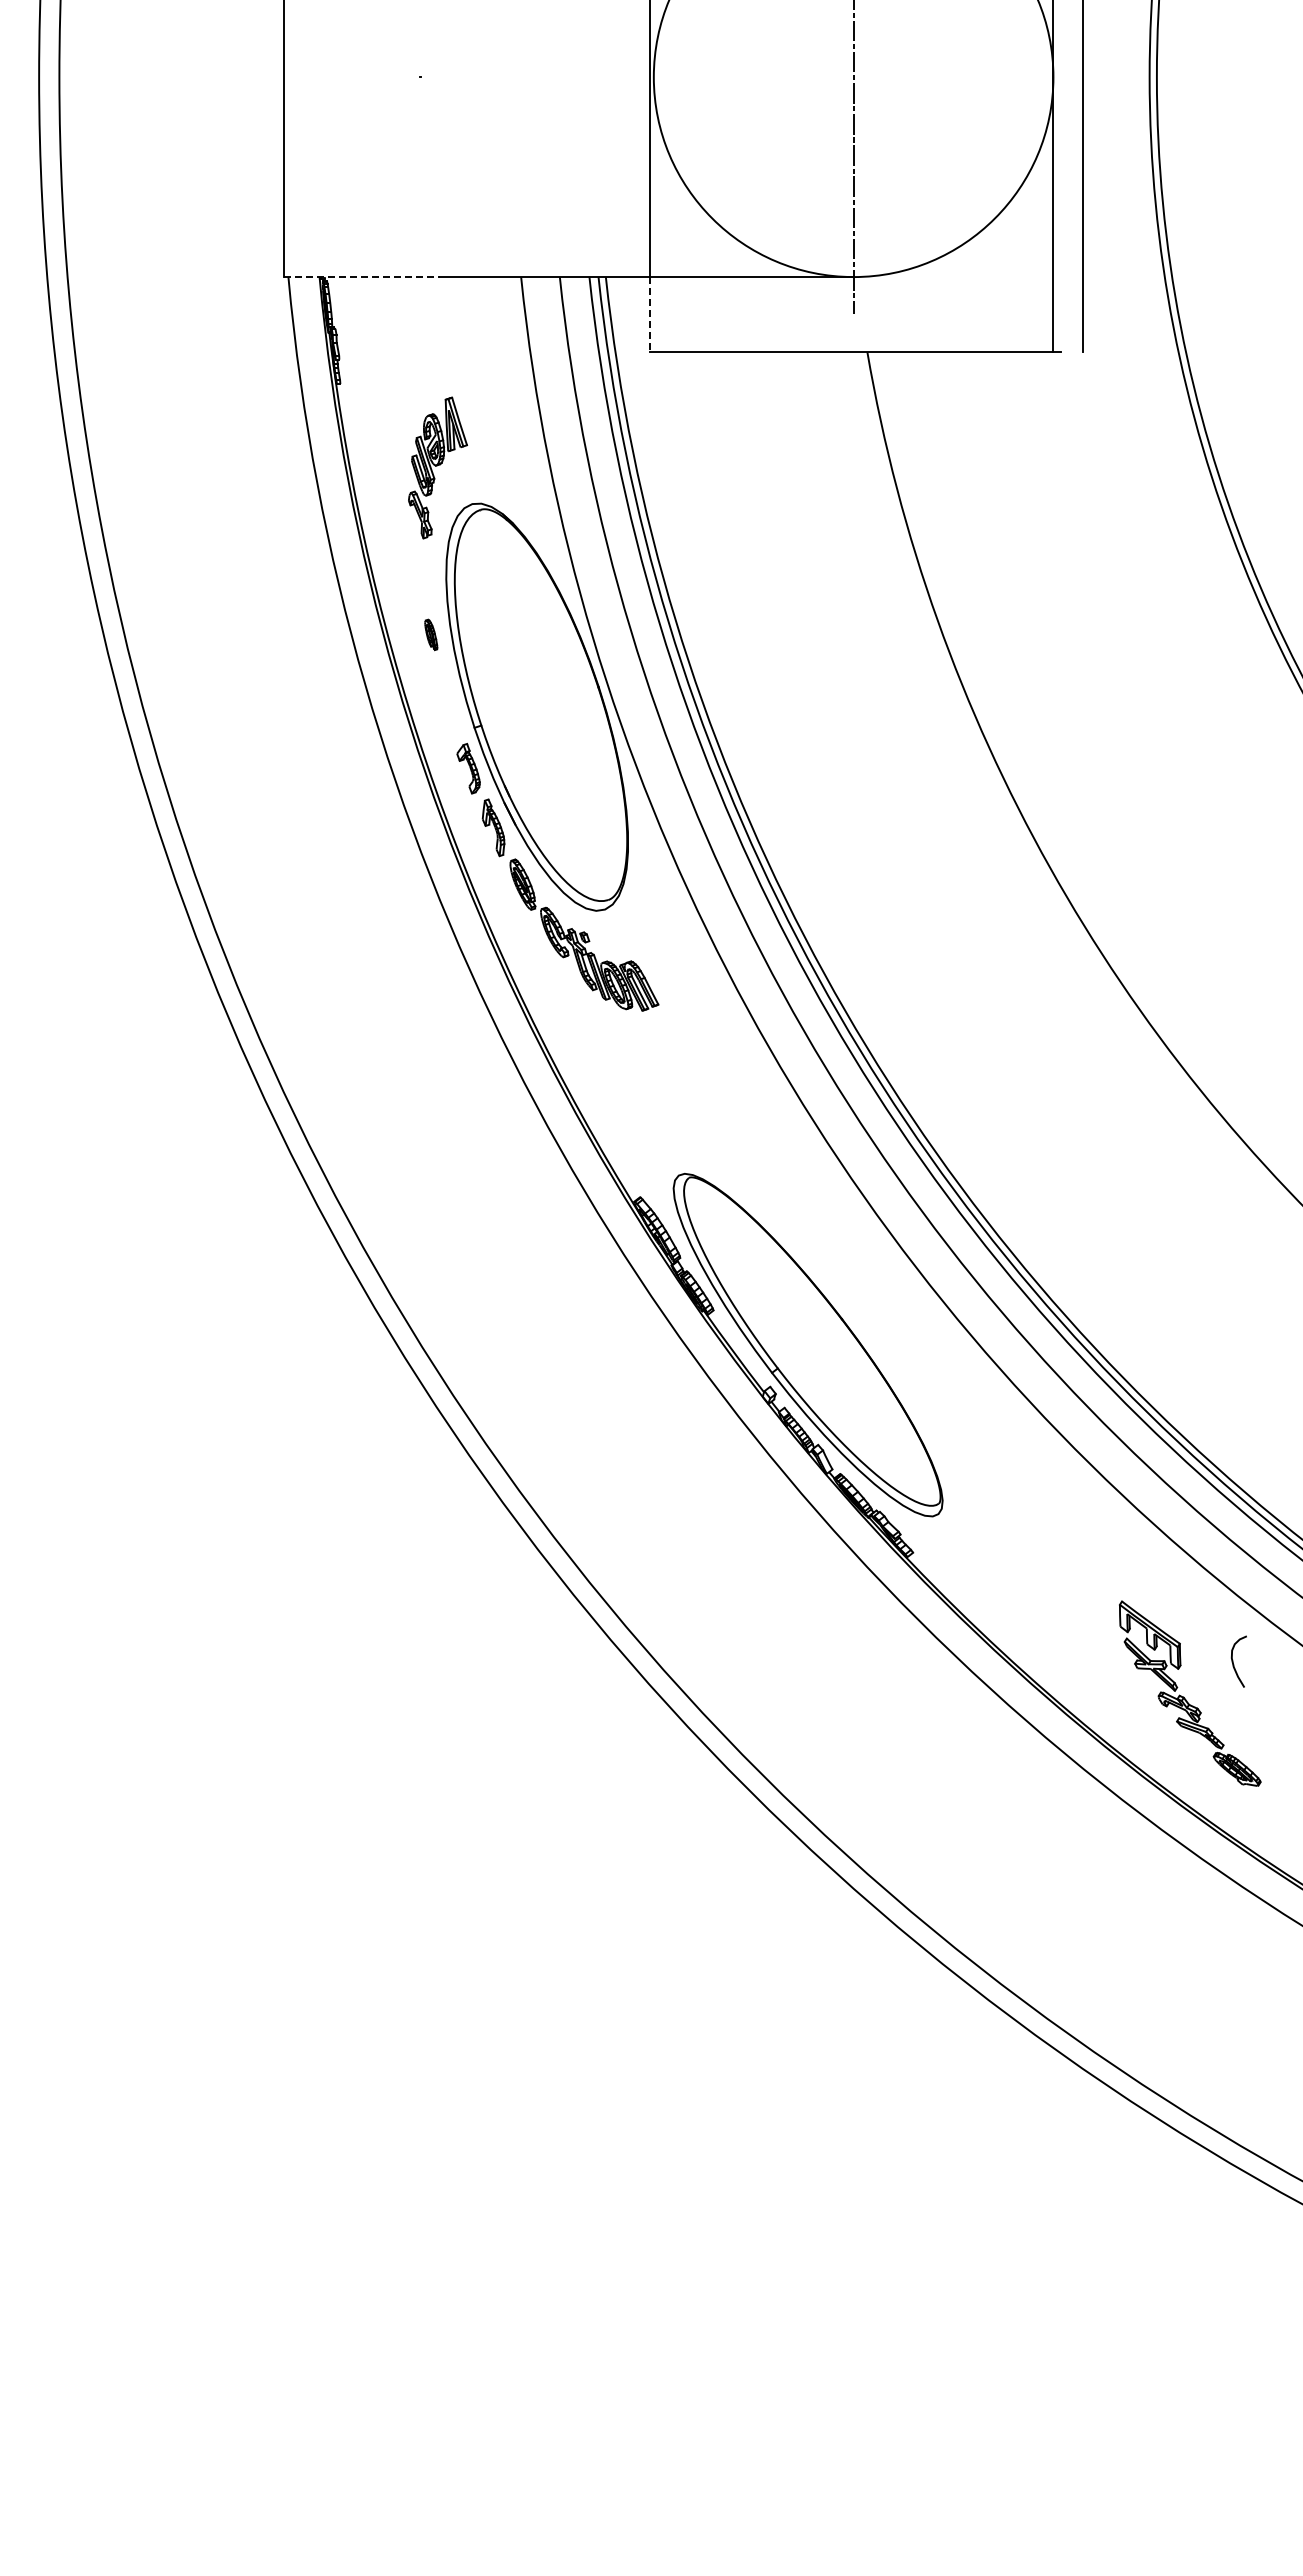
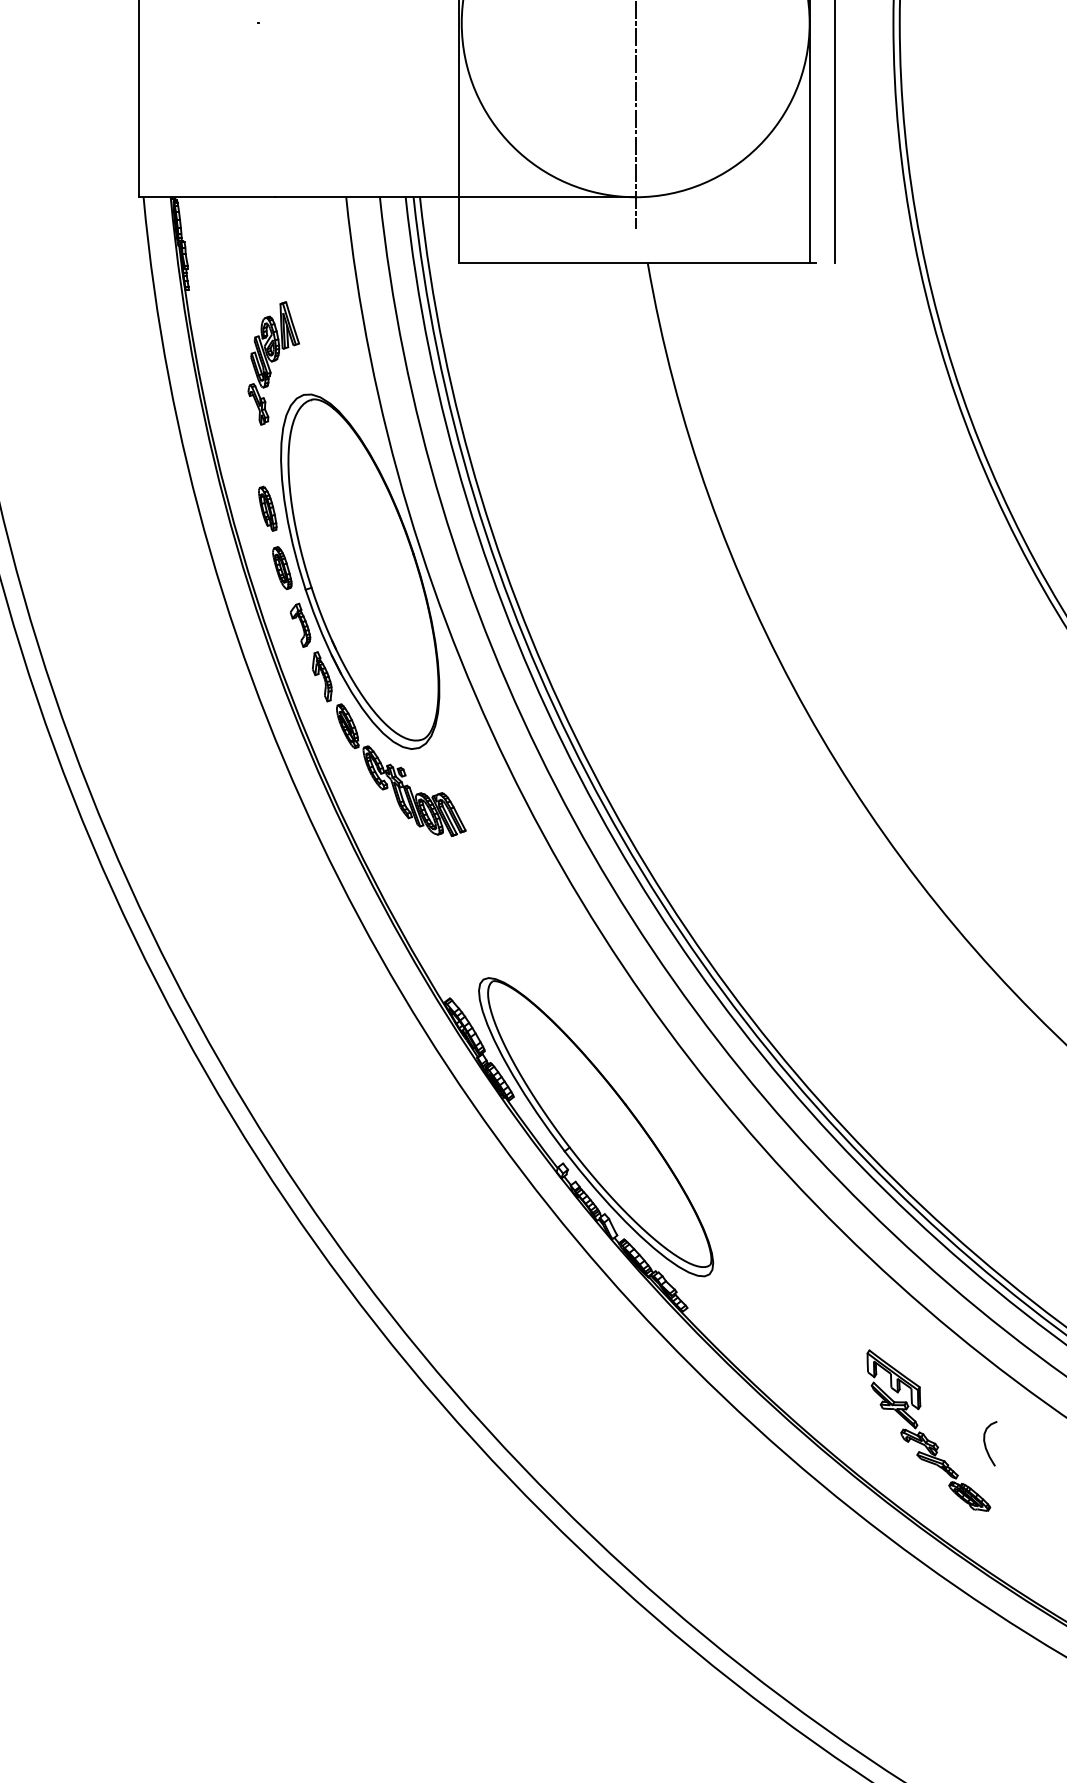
line: (362, 277) -> (208, 197), dashed -> solid
line: (650, 314) -> (458, 229), dashed -> solid
part: (431, 634) -> (268, 508), size x1.67
part: (447, 703) -> (282, 568), added
curve: (1233, 1661) -> (985, 1443), moved

